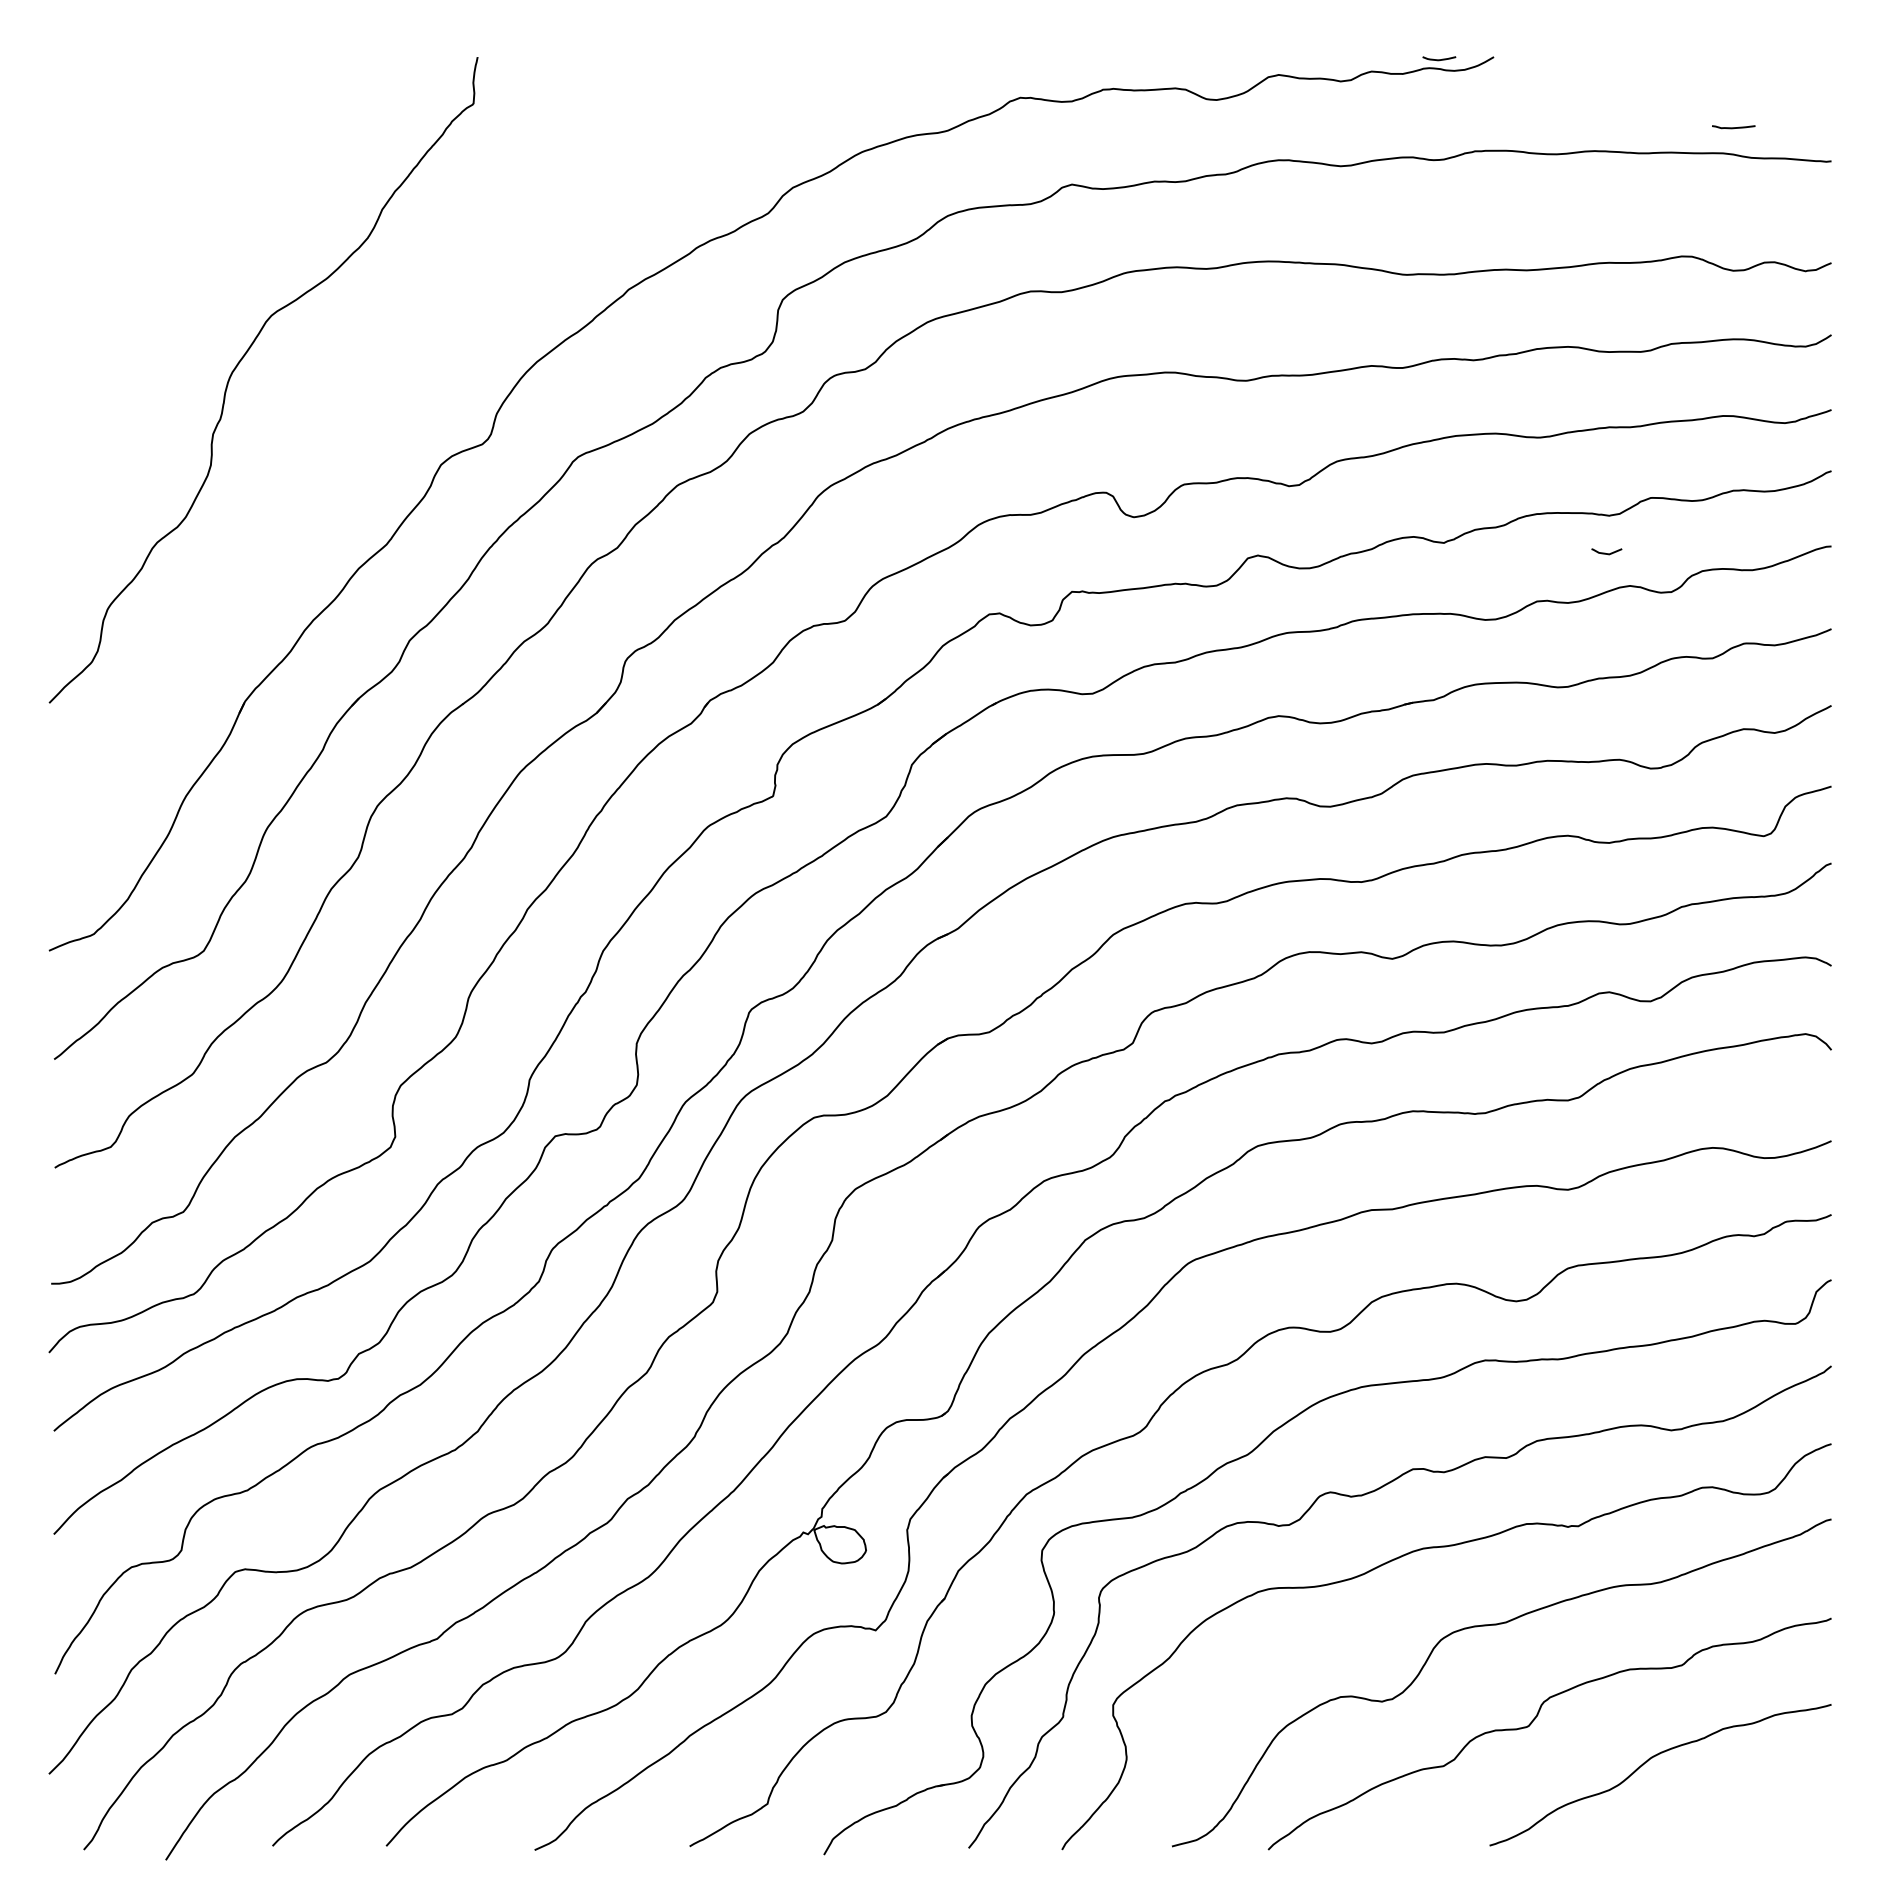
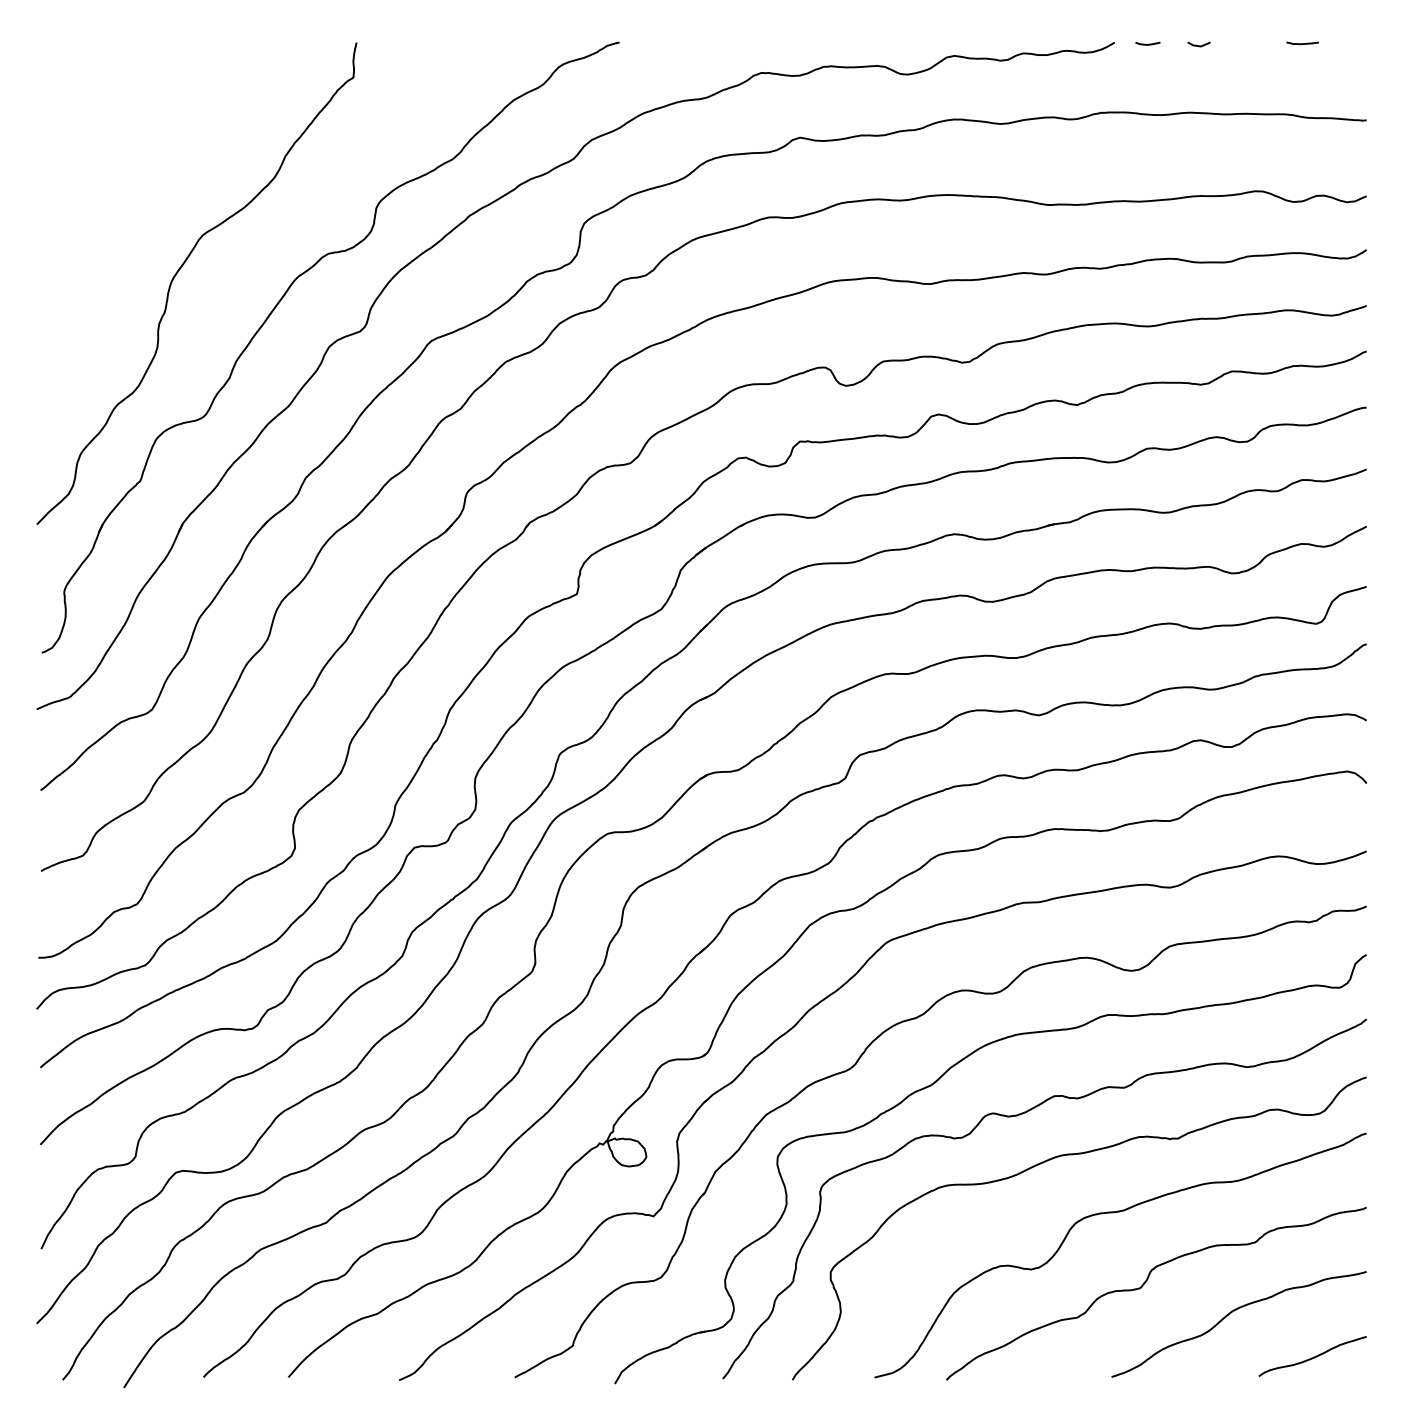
curve: (1439, 59) -> (1148, 44), moved
curve: (1733, 127) -> (1302, 43), moved
part: (370, 411) -> (276, 306), added
line: (1605, 552) -> (1198, 45), moved
curve: (1758, 1819) -> (1312, 1357), added

